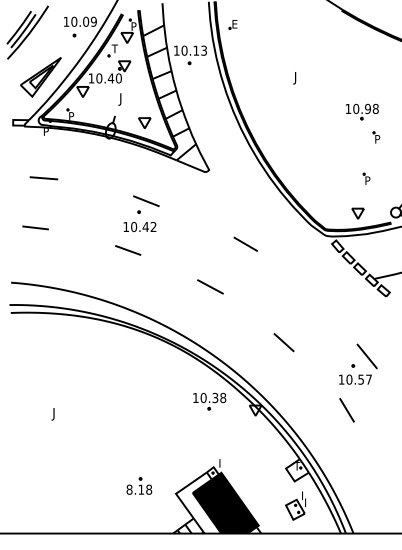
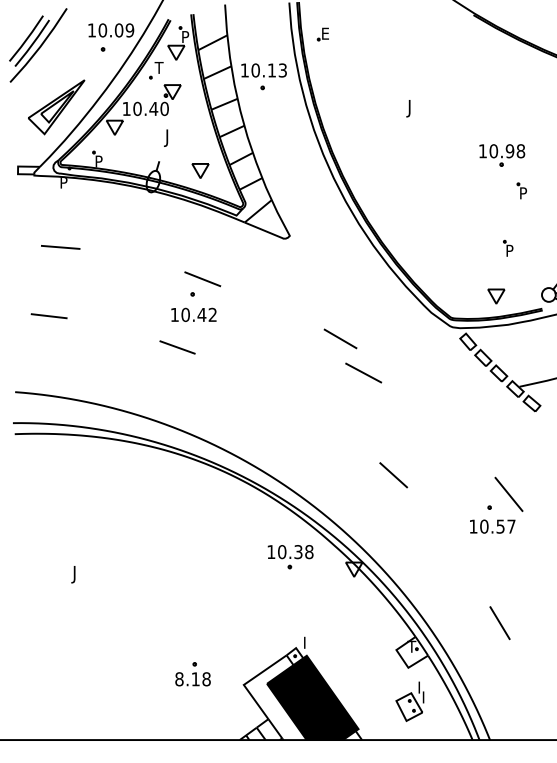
line: (210, 286) -> (363, 372), moved
line: (346, 410) -> (499, 623), moved

